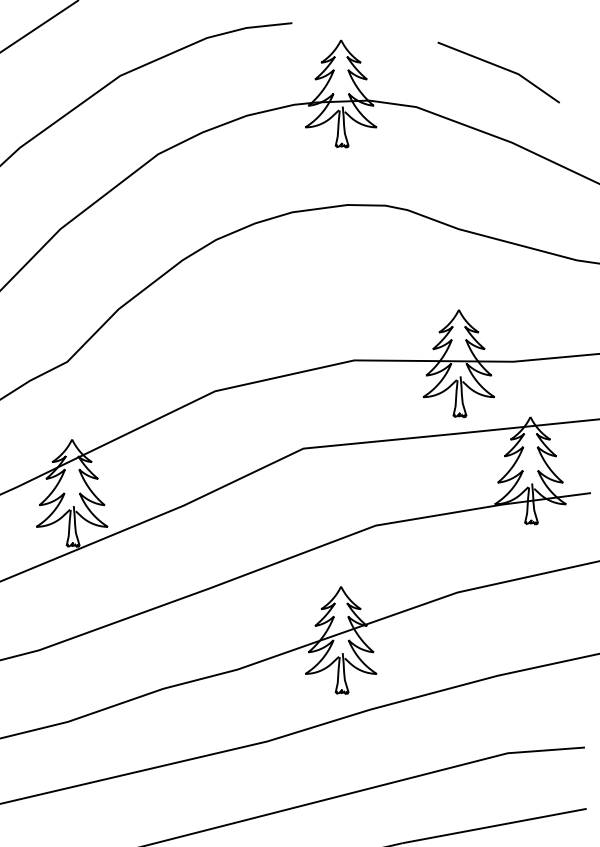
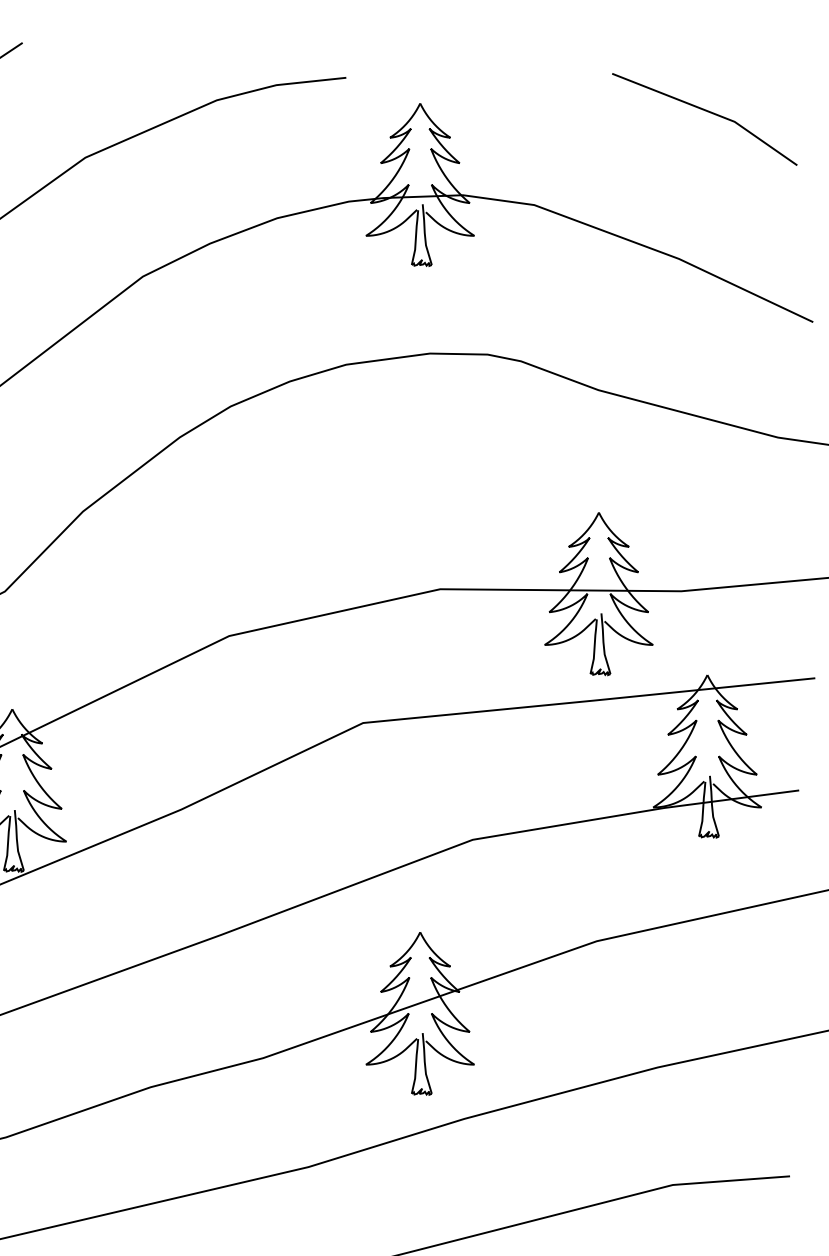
line: (500, 68) -> (707, 113), moved

